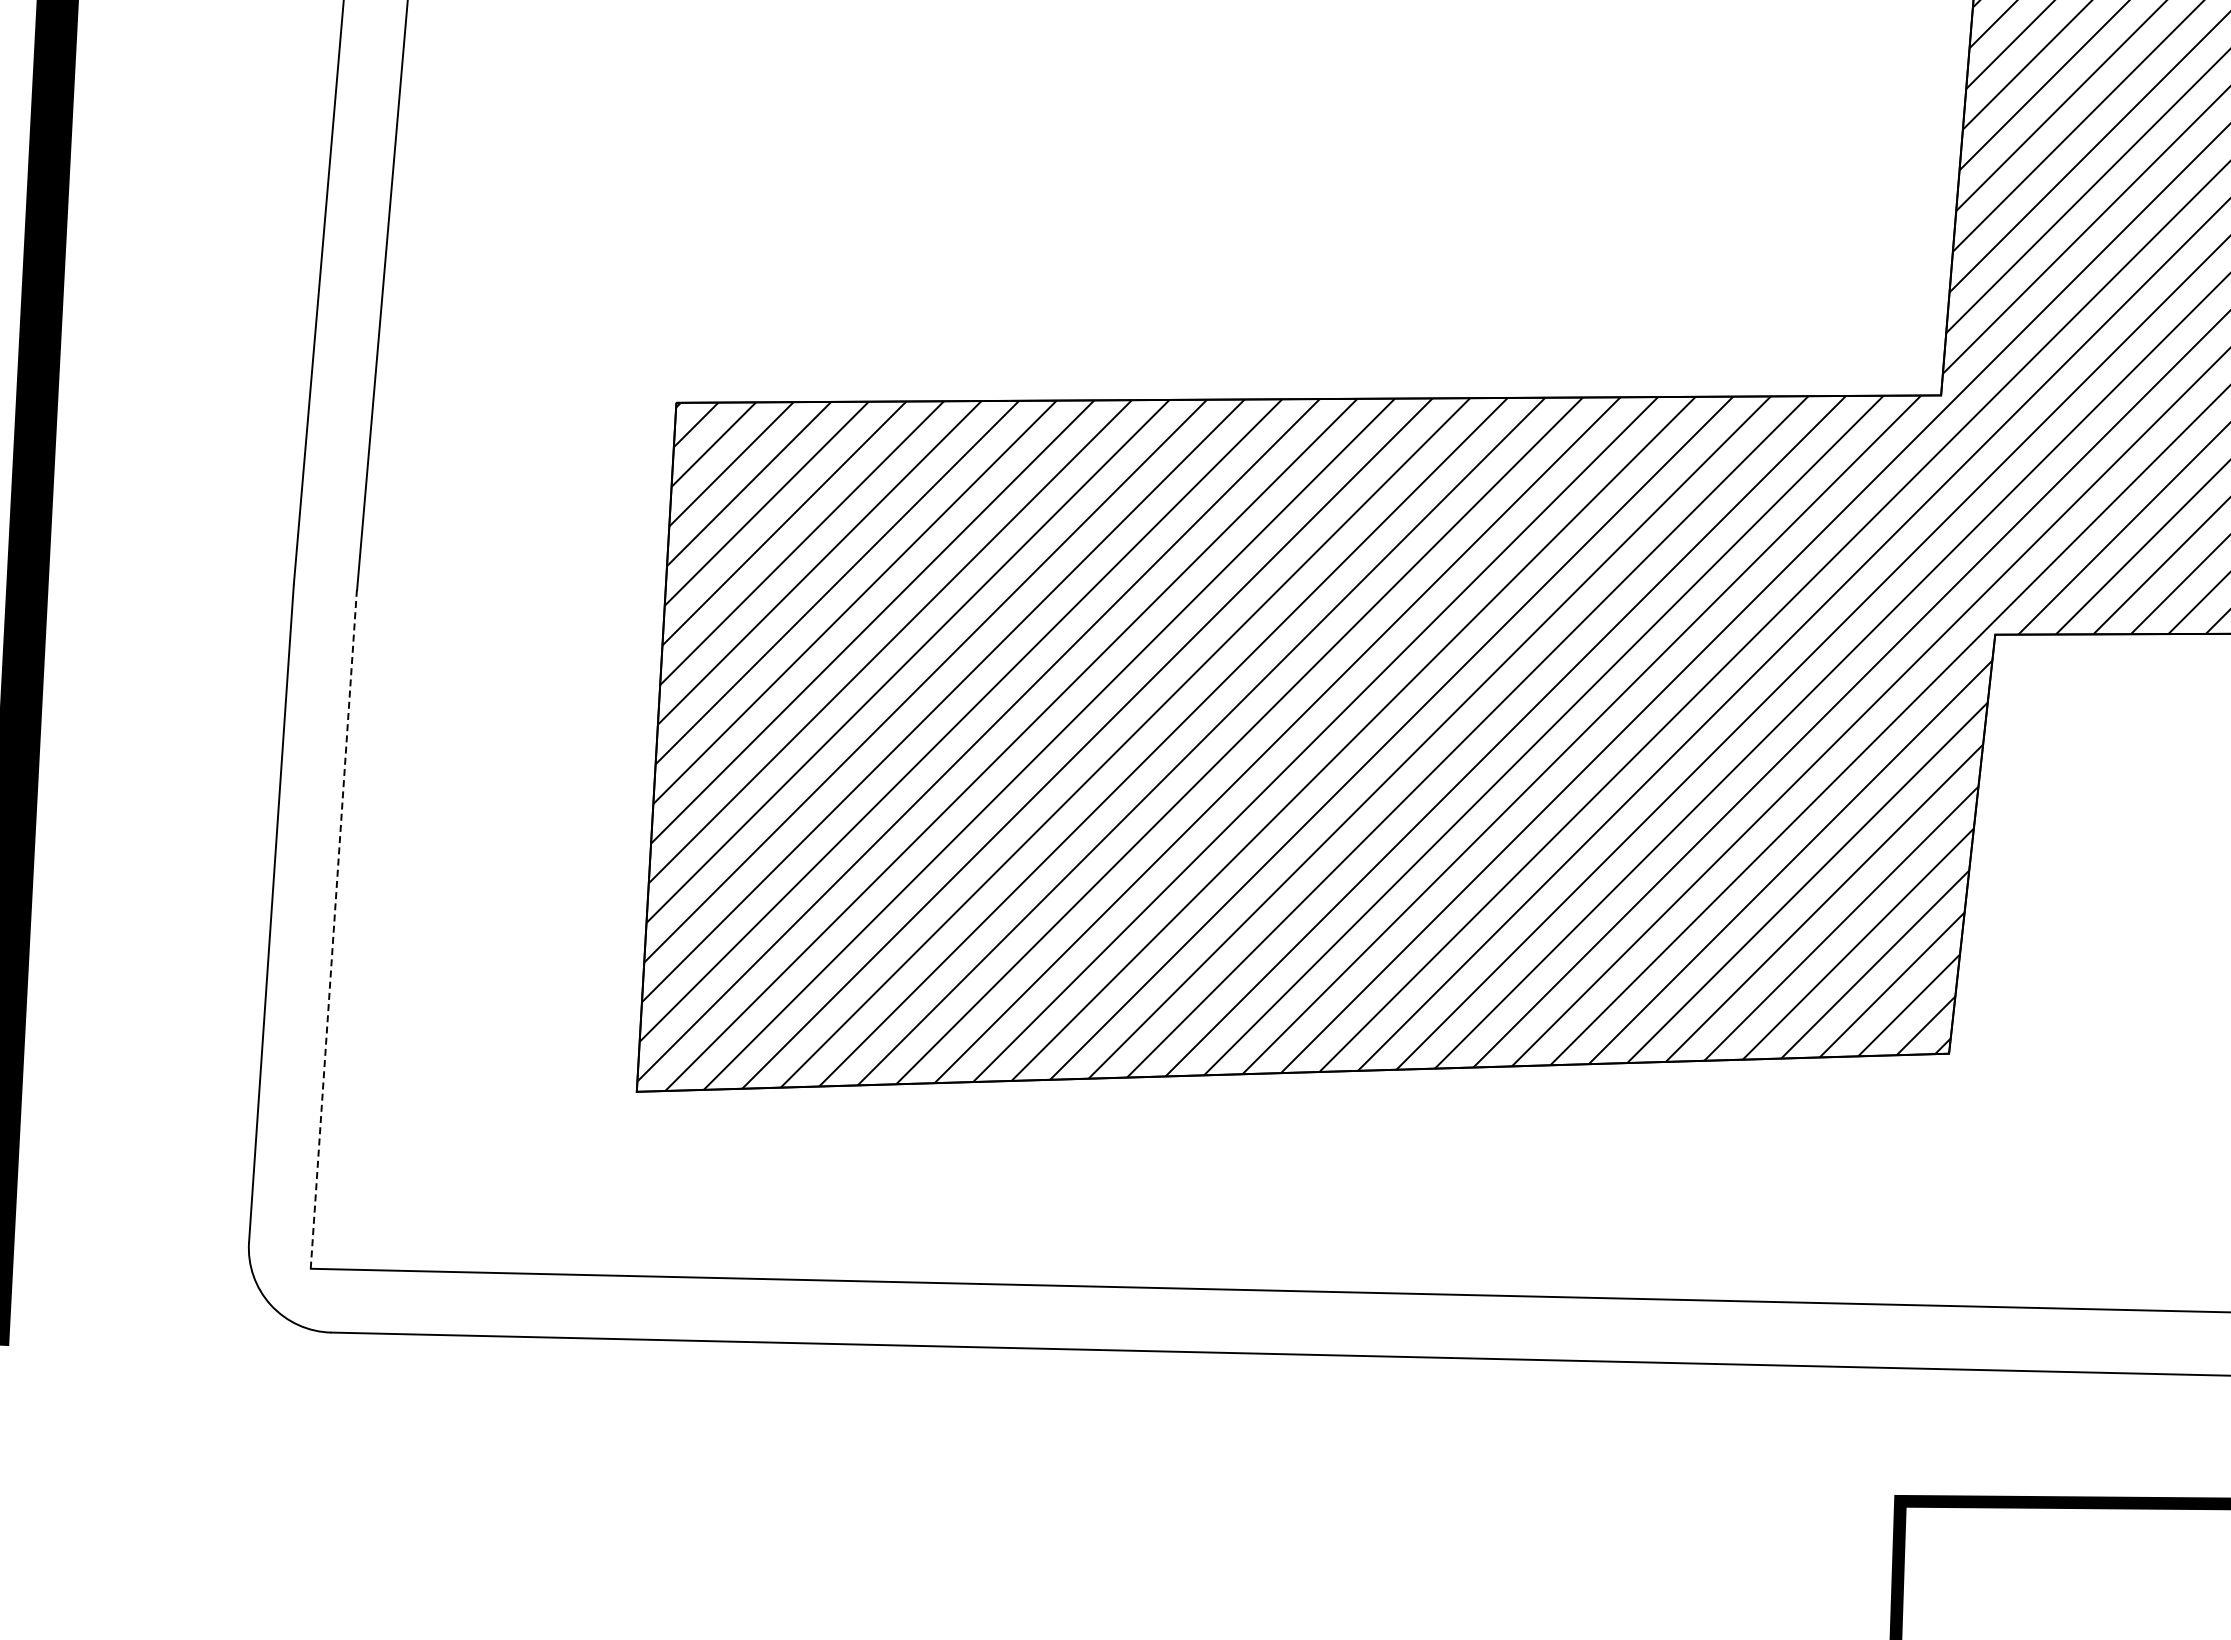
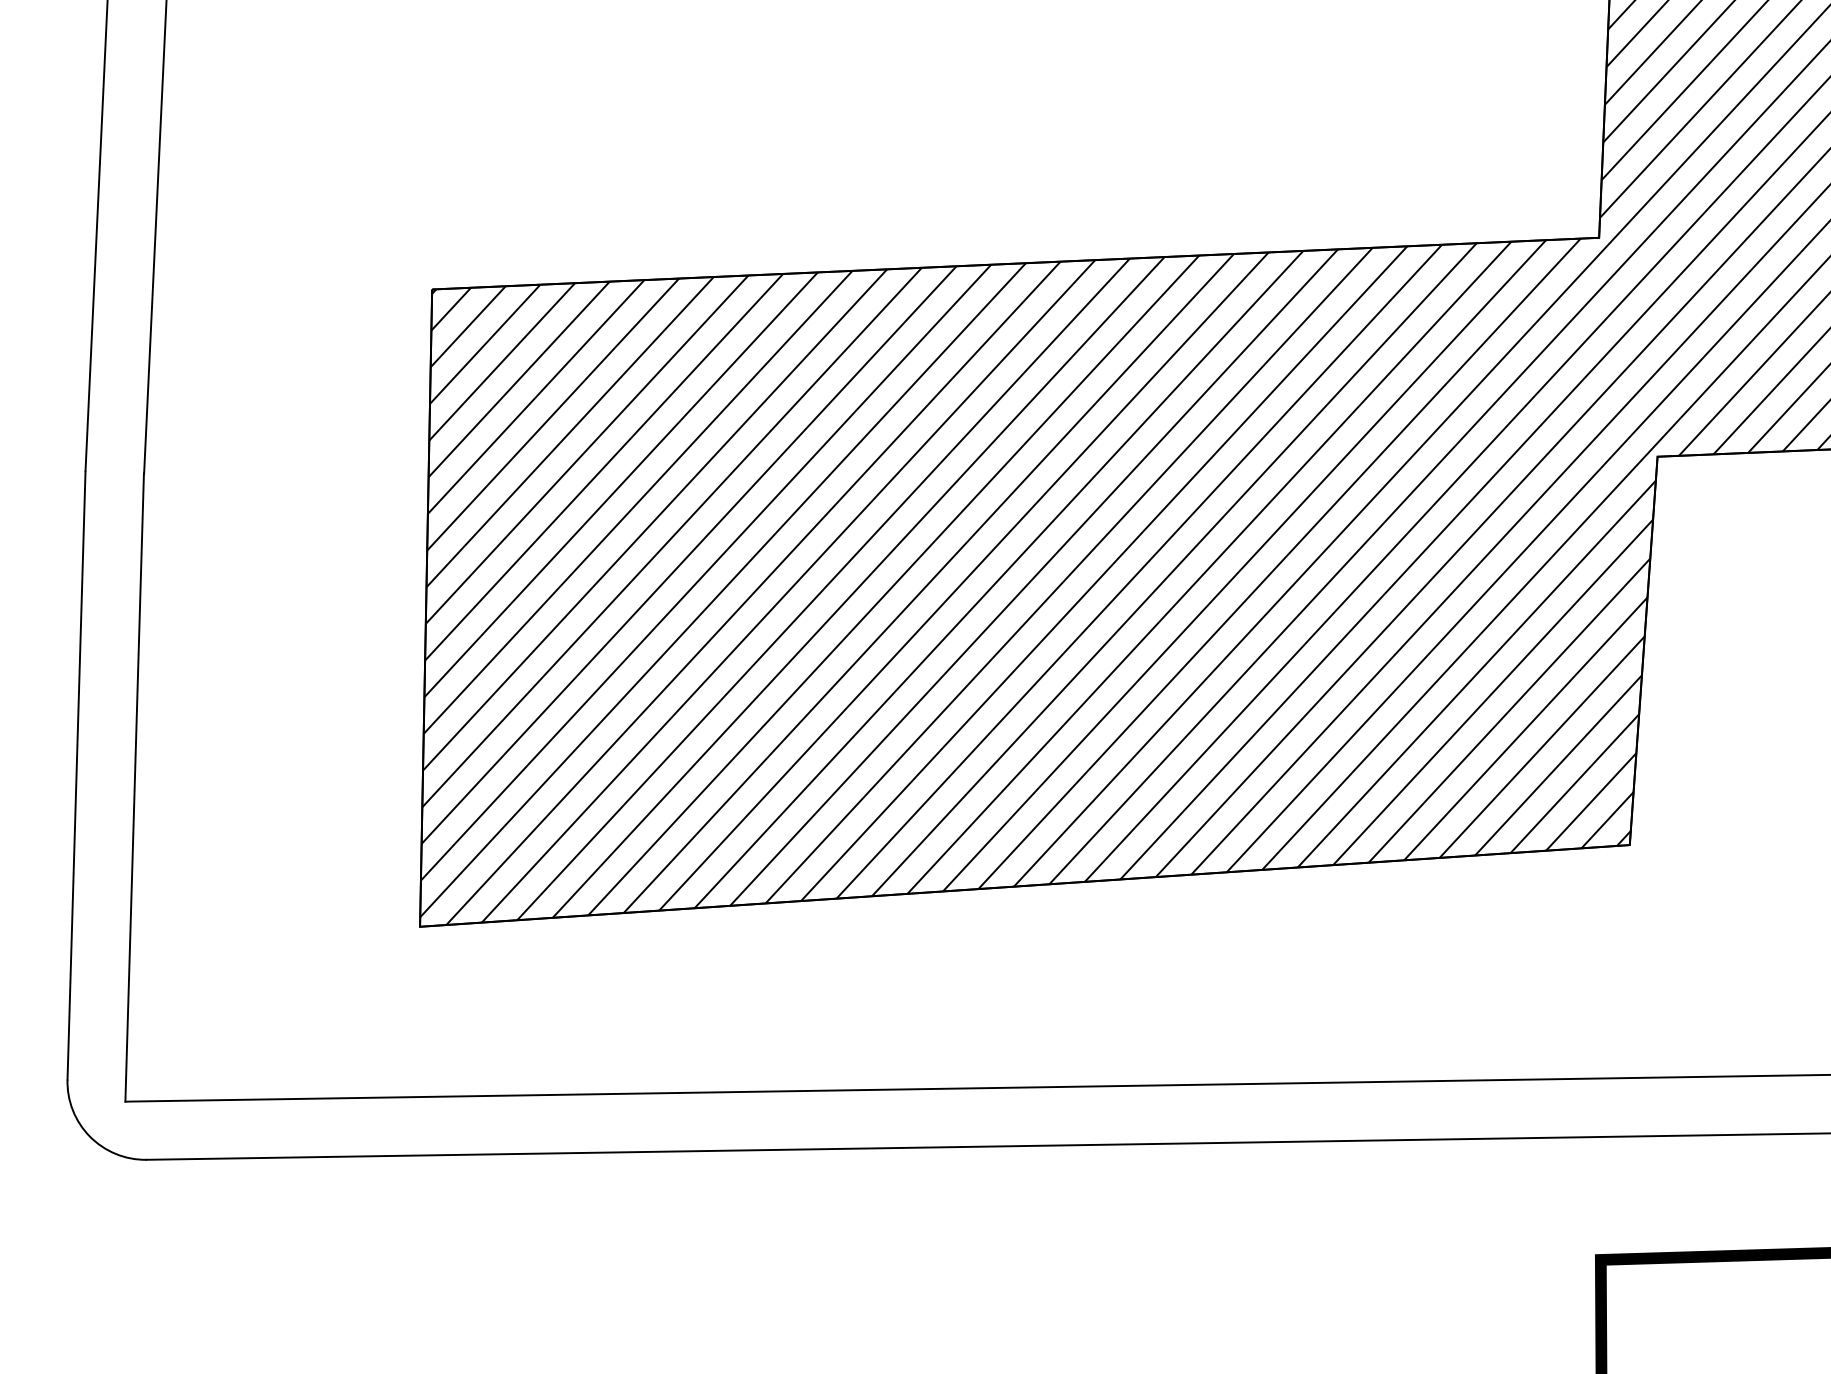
line: (333, 929) -> (134, 787), dashed -> solid

